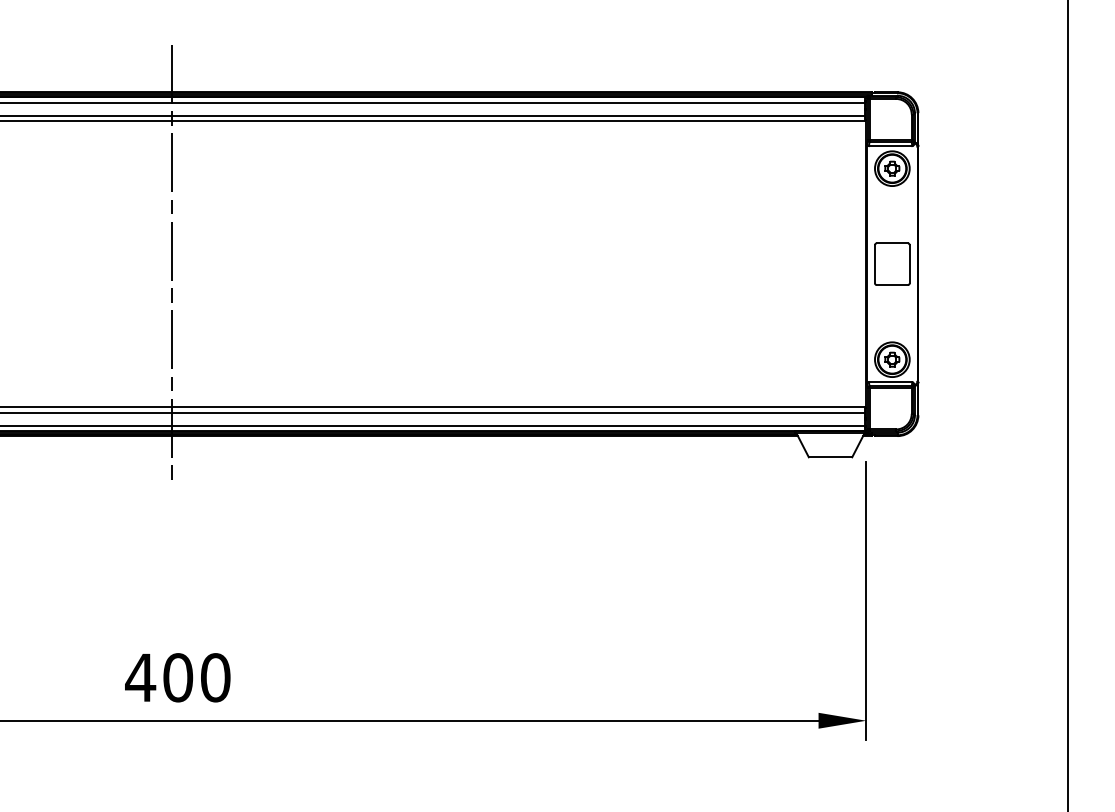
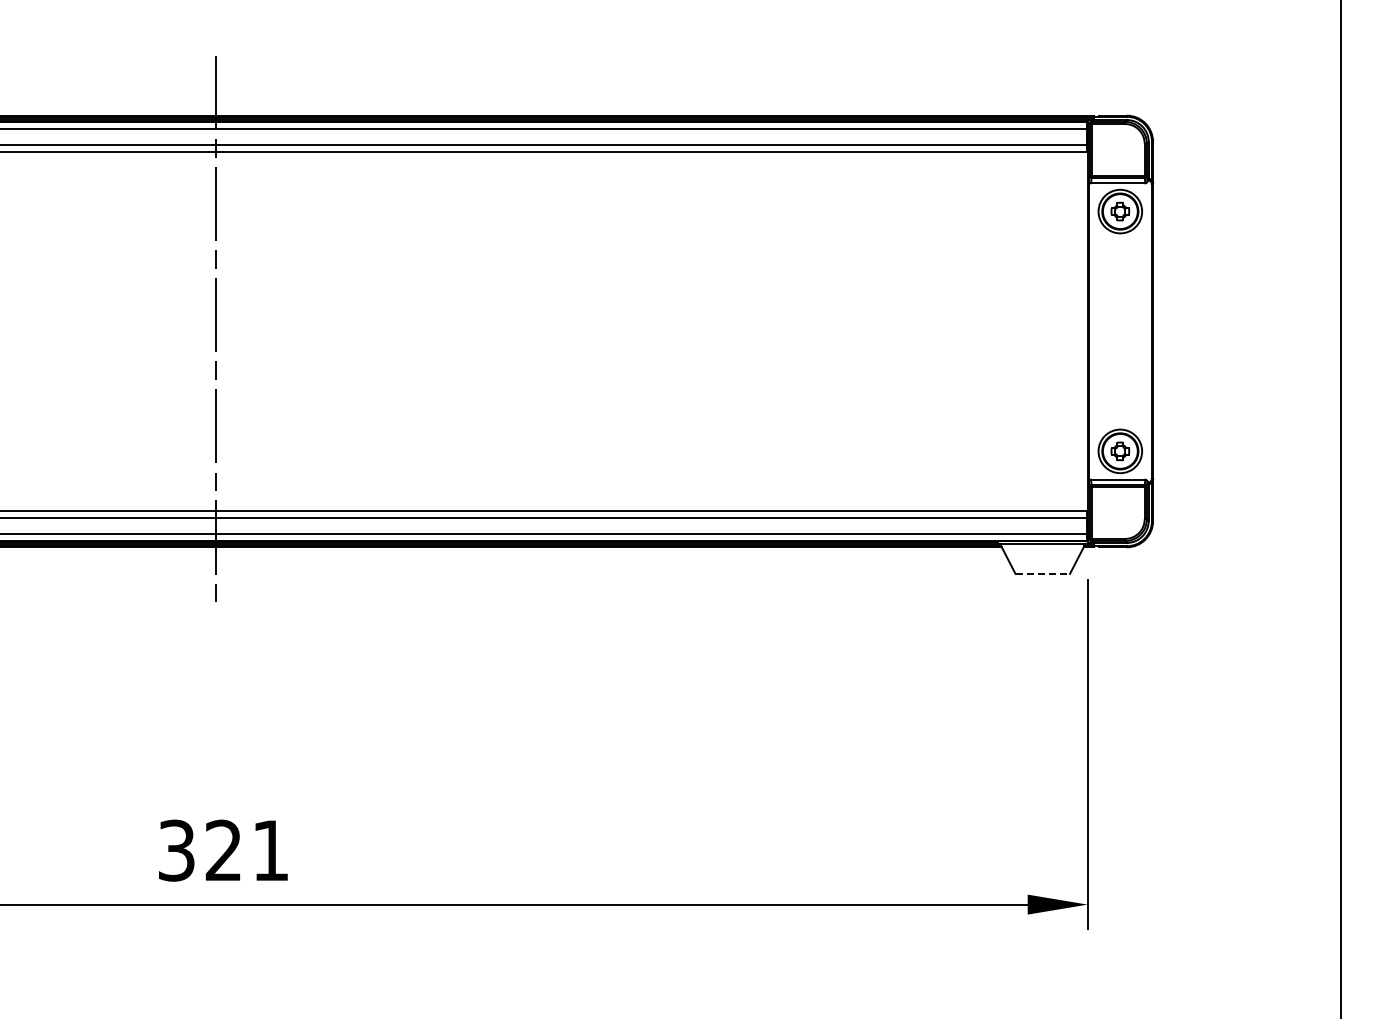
part: (891, 264) -> (1119, 331), removed
line: (831, 456) -> (1043, 573), solid -> dashed
text: (177, 677) -> (223, 850), 400 -> 321

